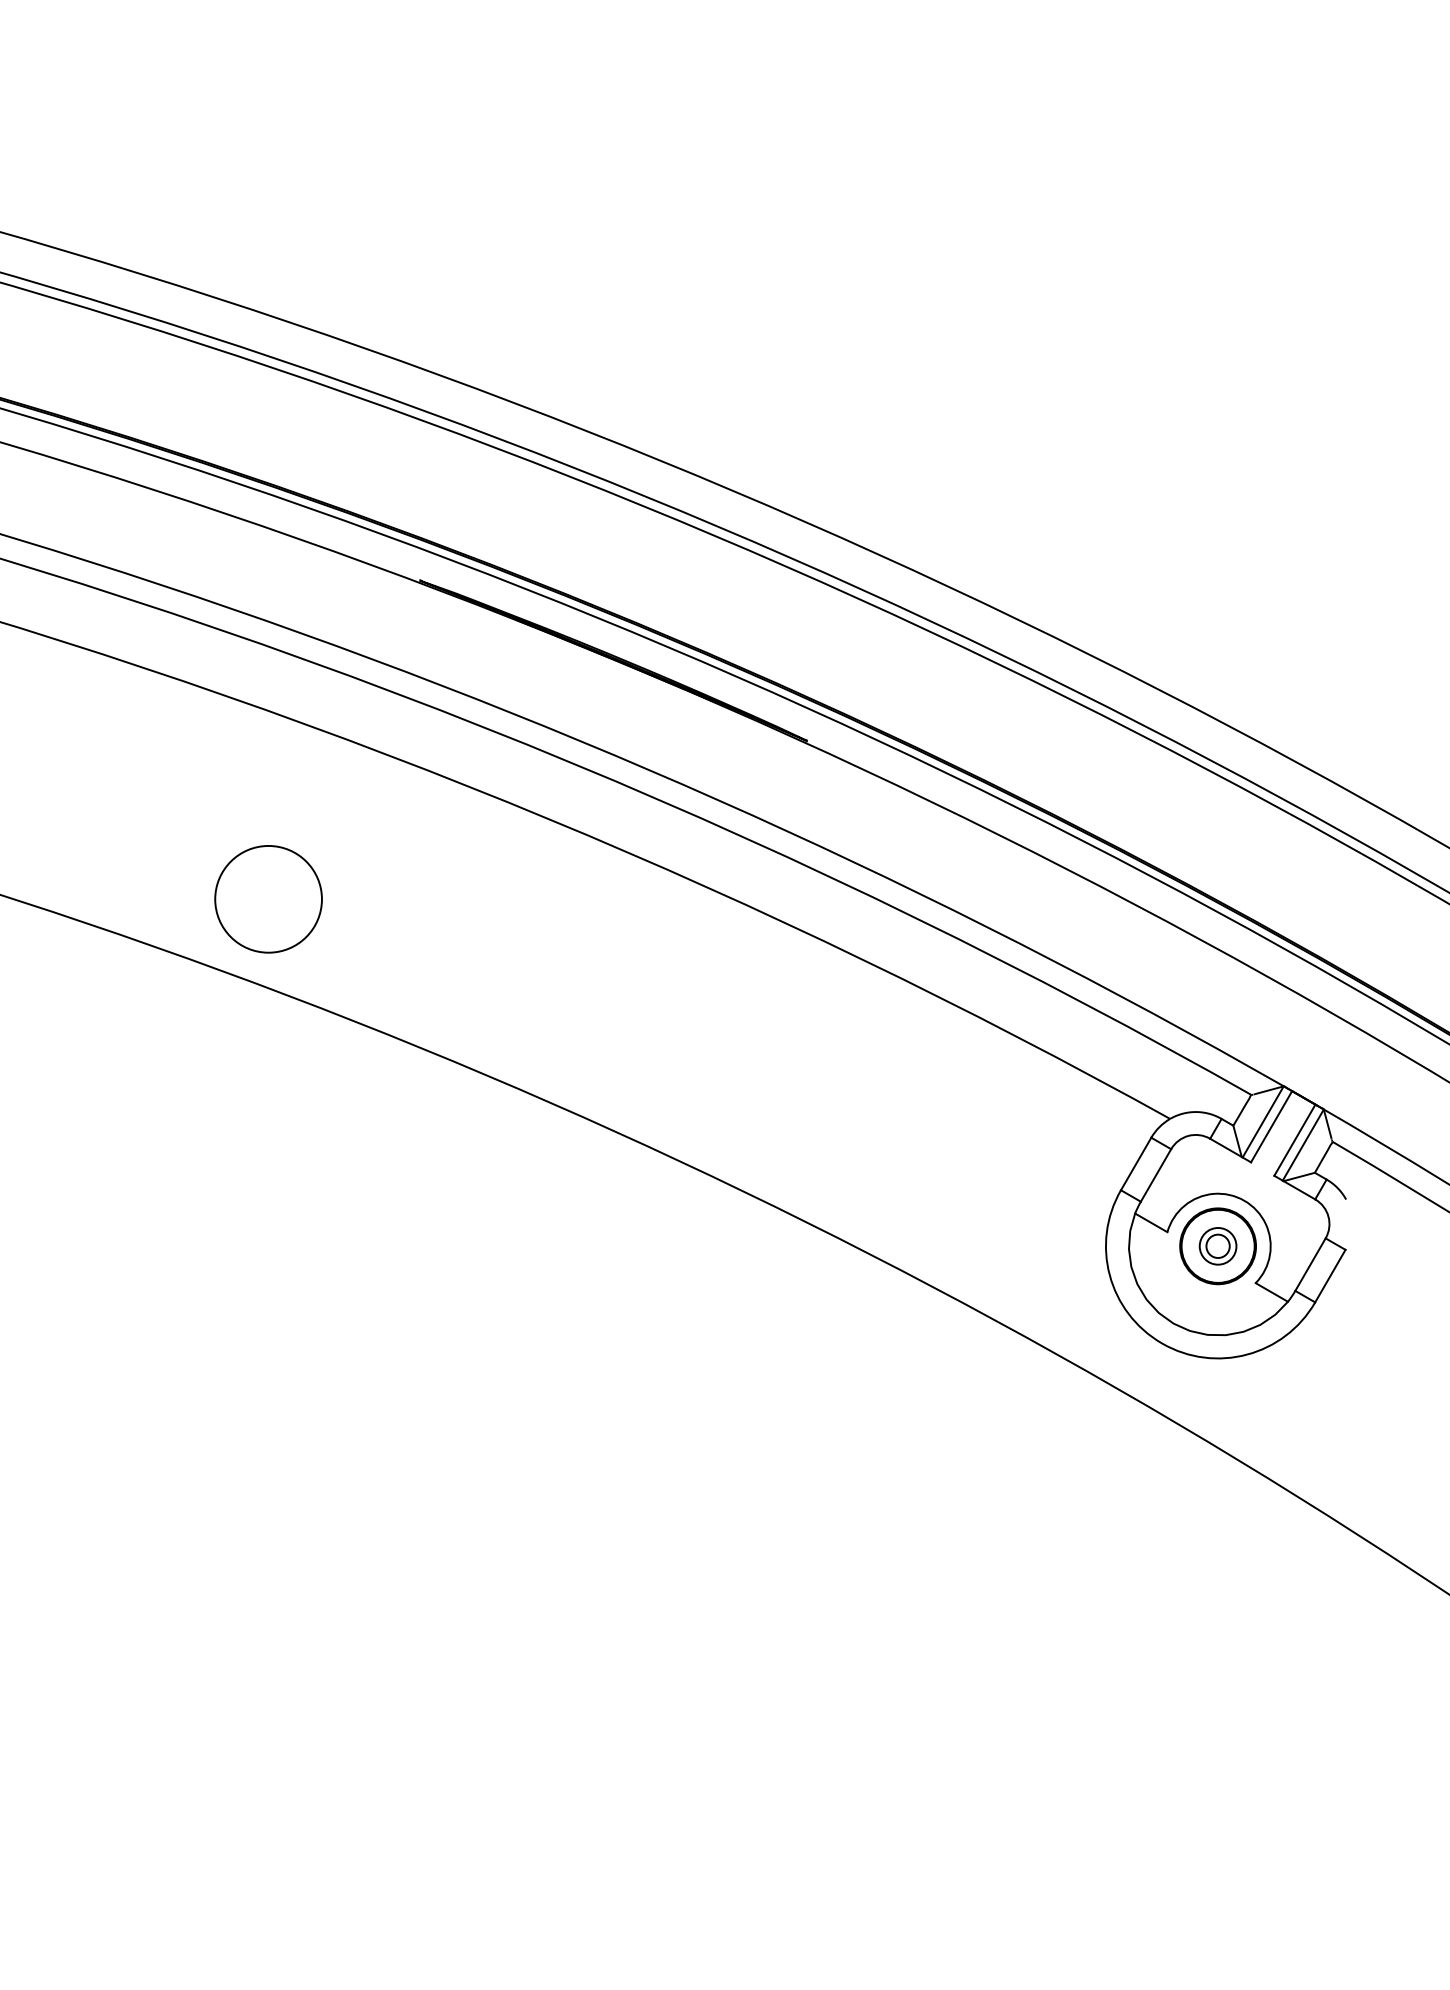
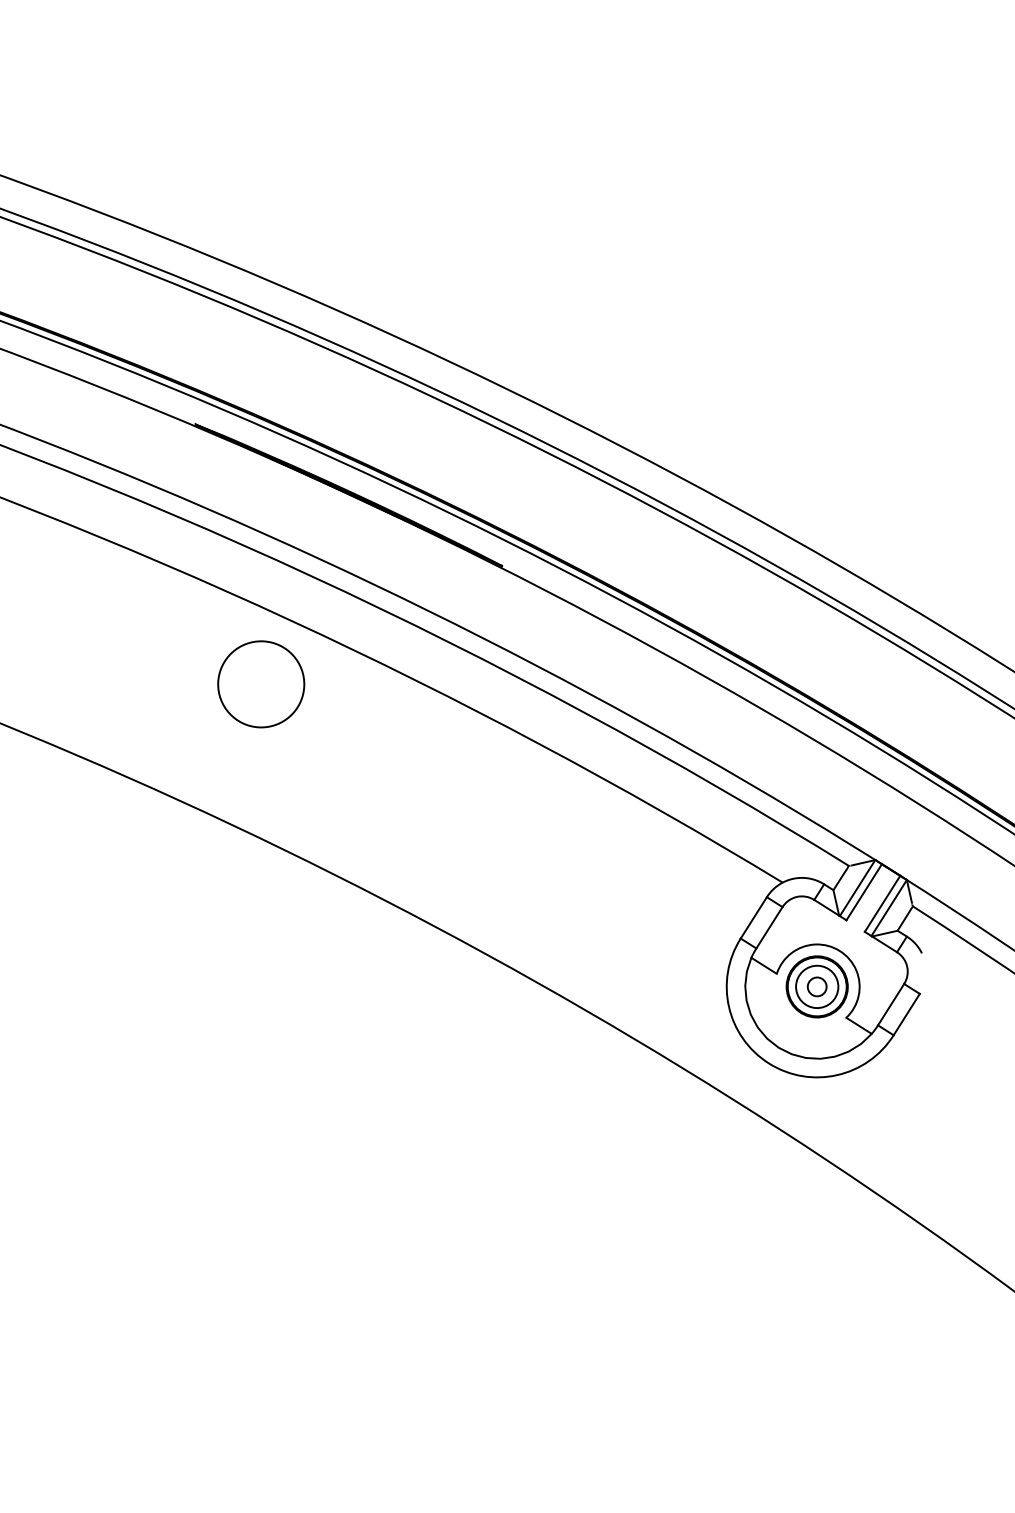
circle: (268, 899) -> (261, 684), moved
circle: (1217, 1246) -> (816, 987), size x1.43

